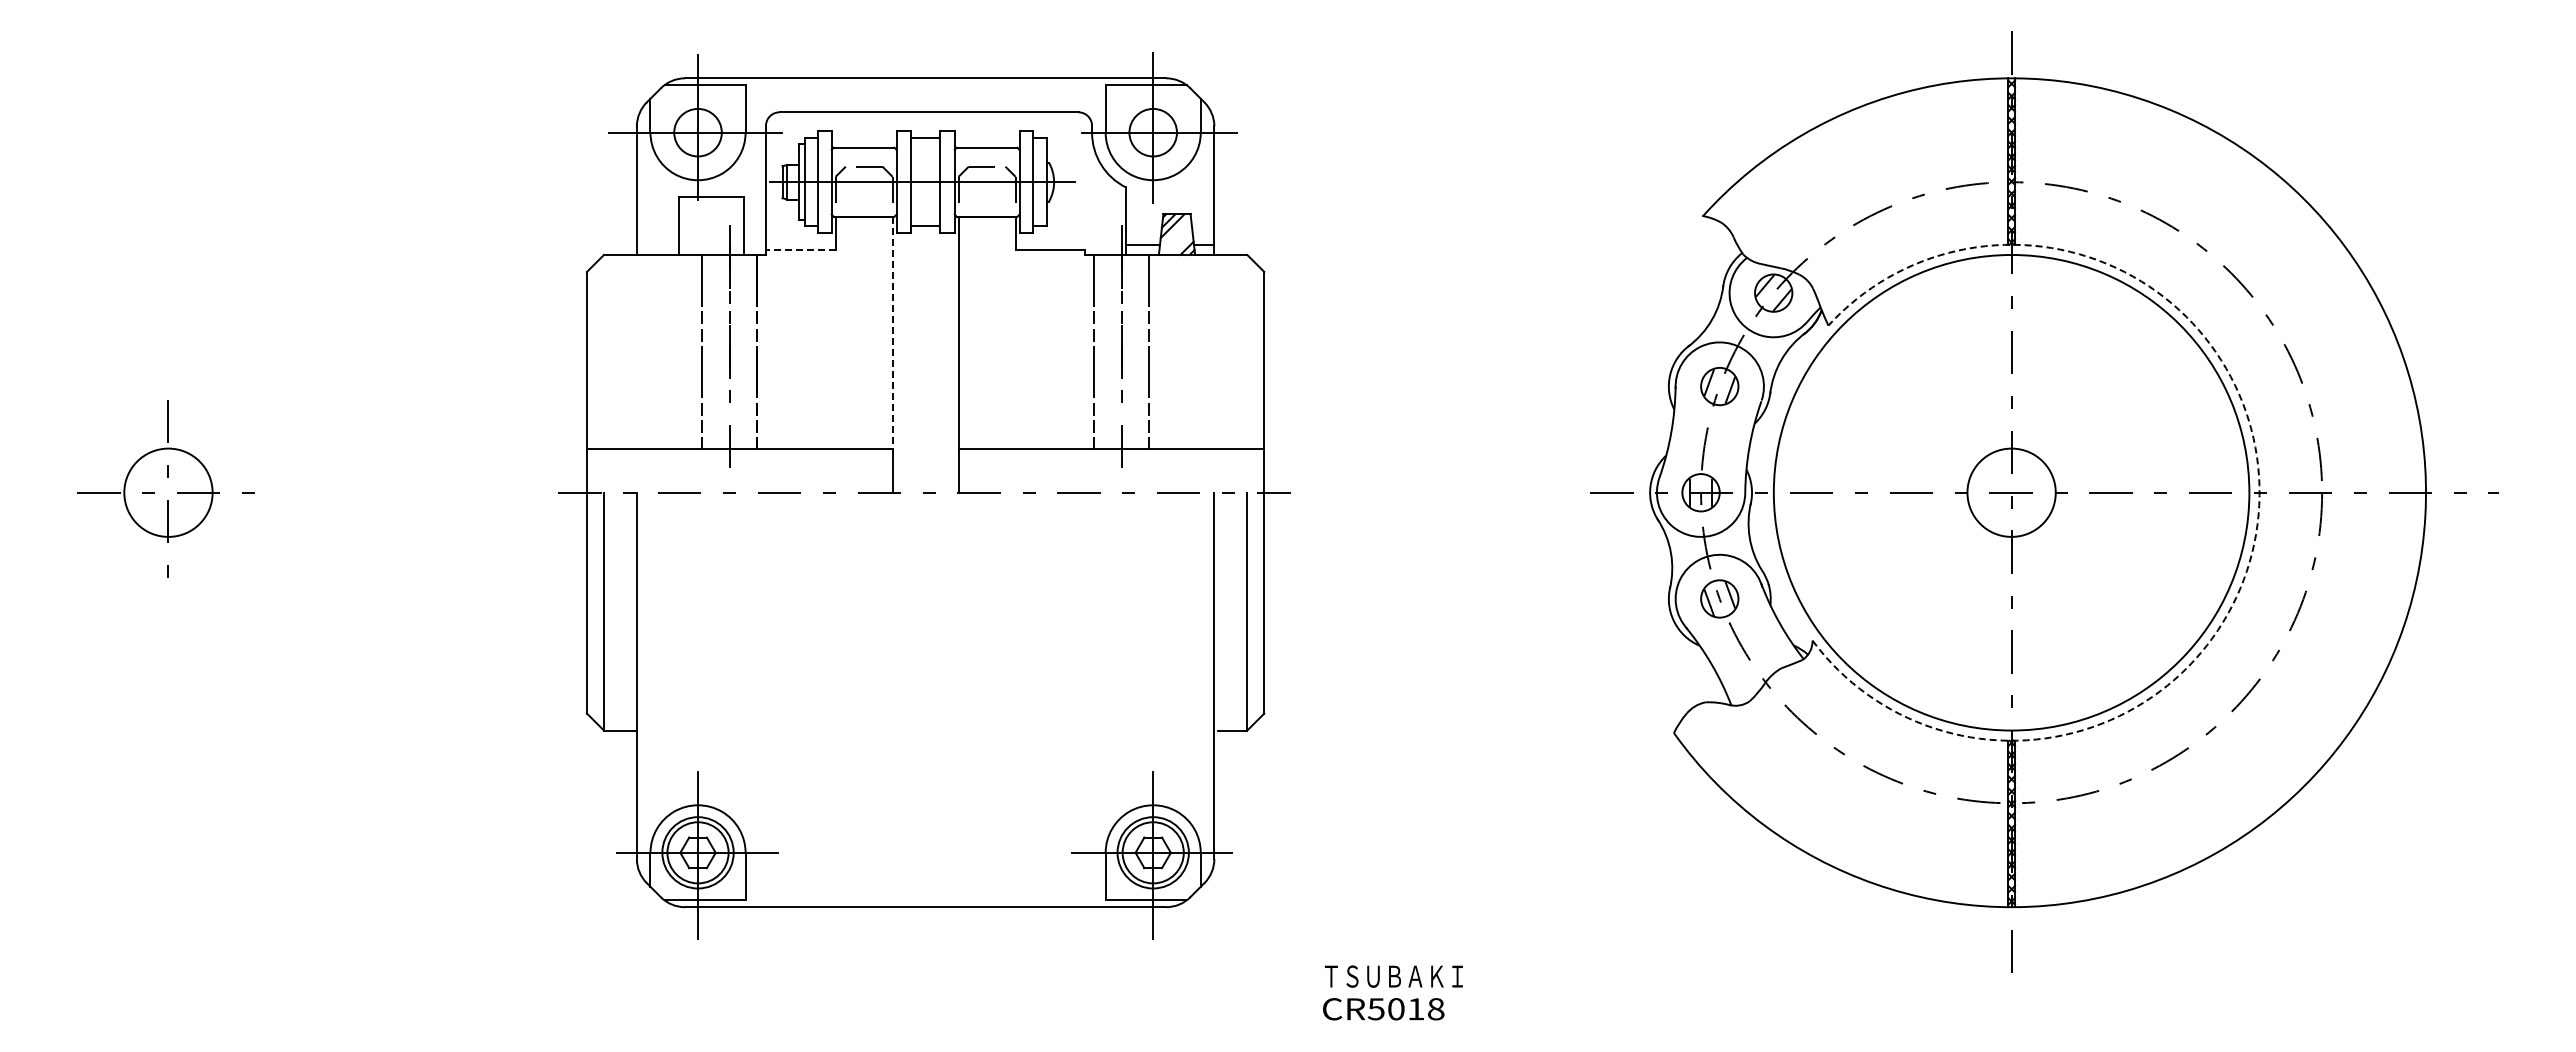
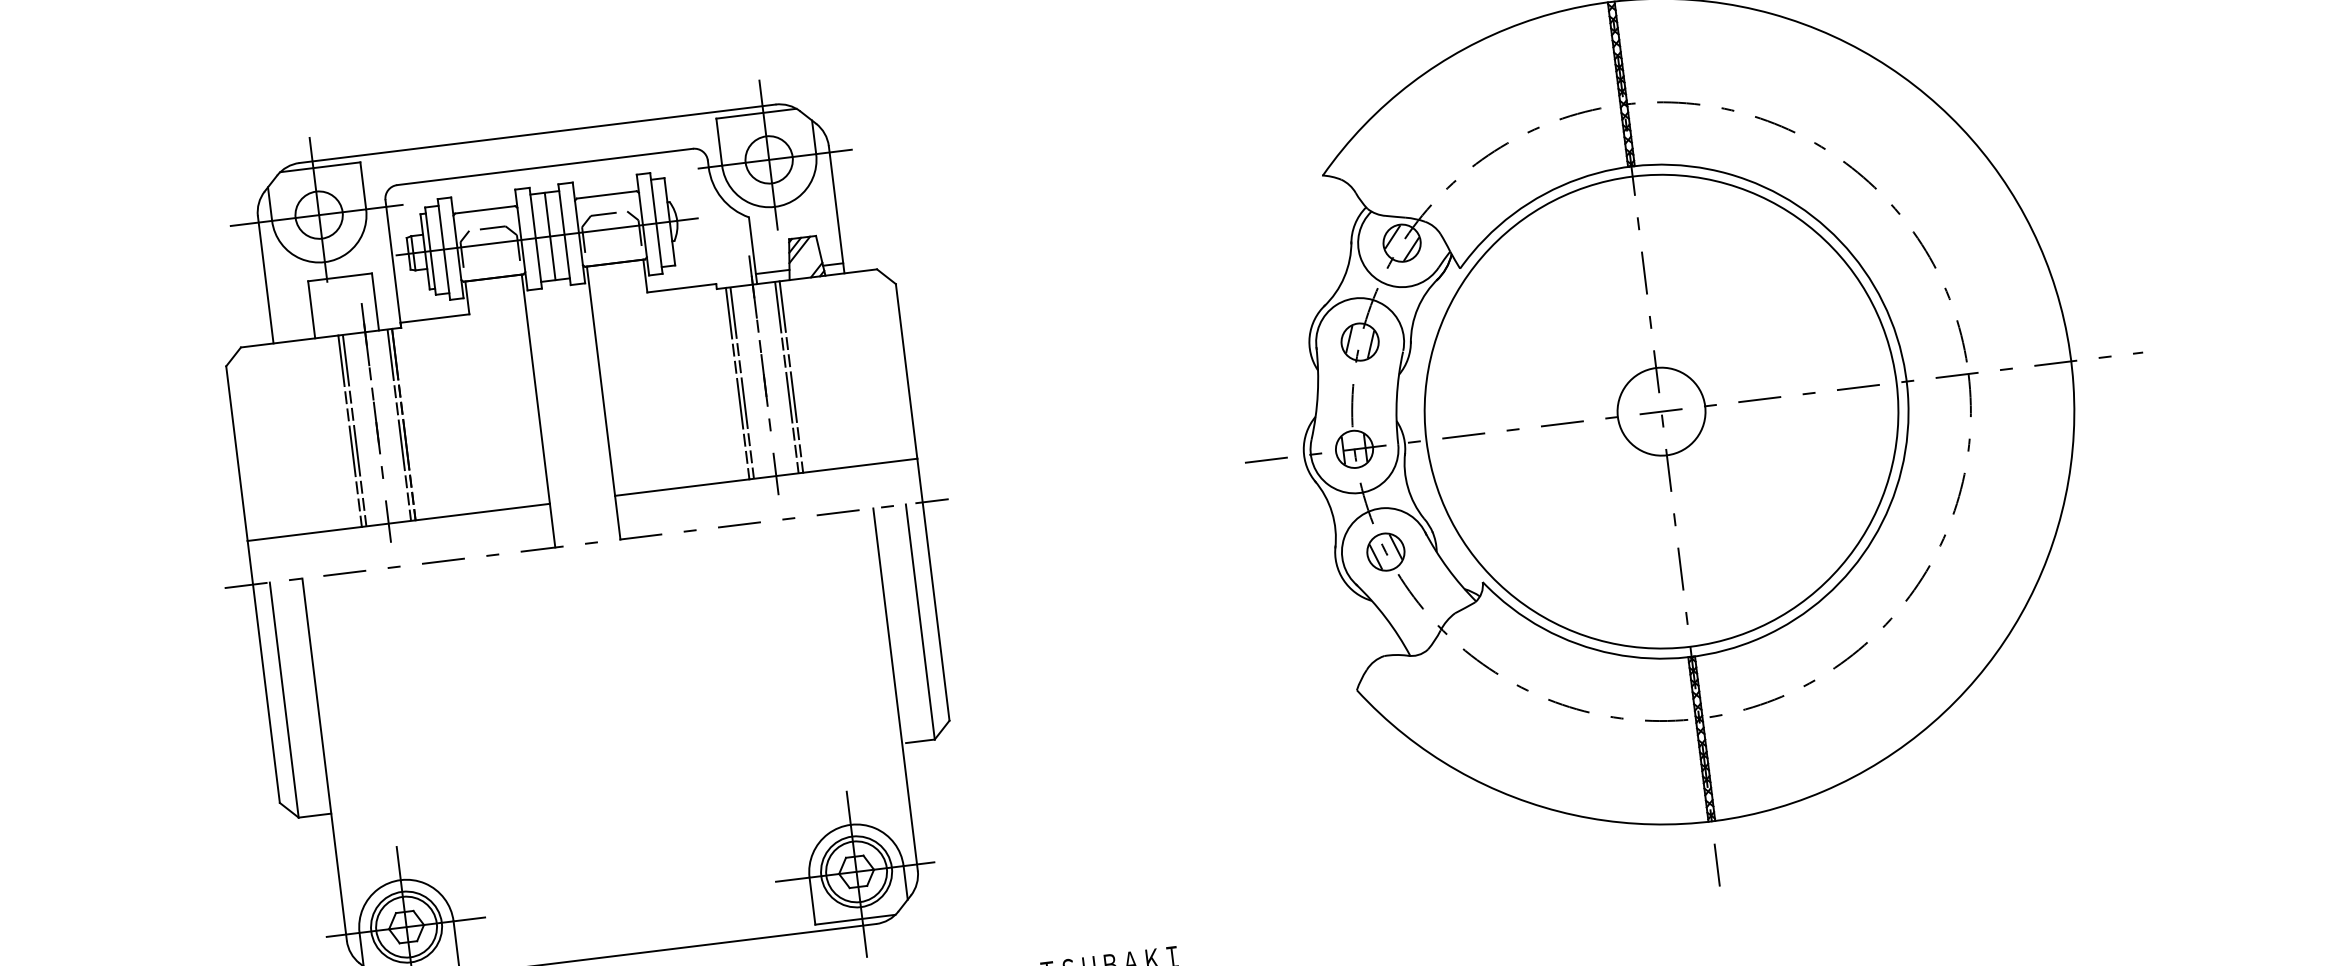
line: (925, 182) -> (550, 236), added
line: (800, 249) -> (434, 318), dashed -> solid
line: (892, 332) -> (535, 389), dashed -> solid
line: (707, 351) -> (355, 430), added
line: (752, 351) -> (399, 424), added
line: (1099, 351) -> (742, 382), added
line: (1144, 351) -> (787, 377), added
arc: (2259, 505) -> (1908, 394), dashed -> solid

